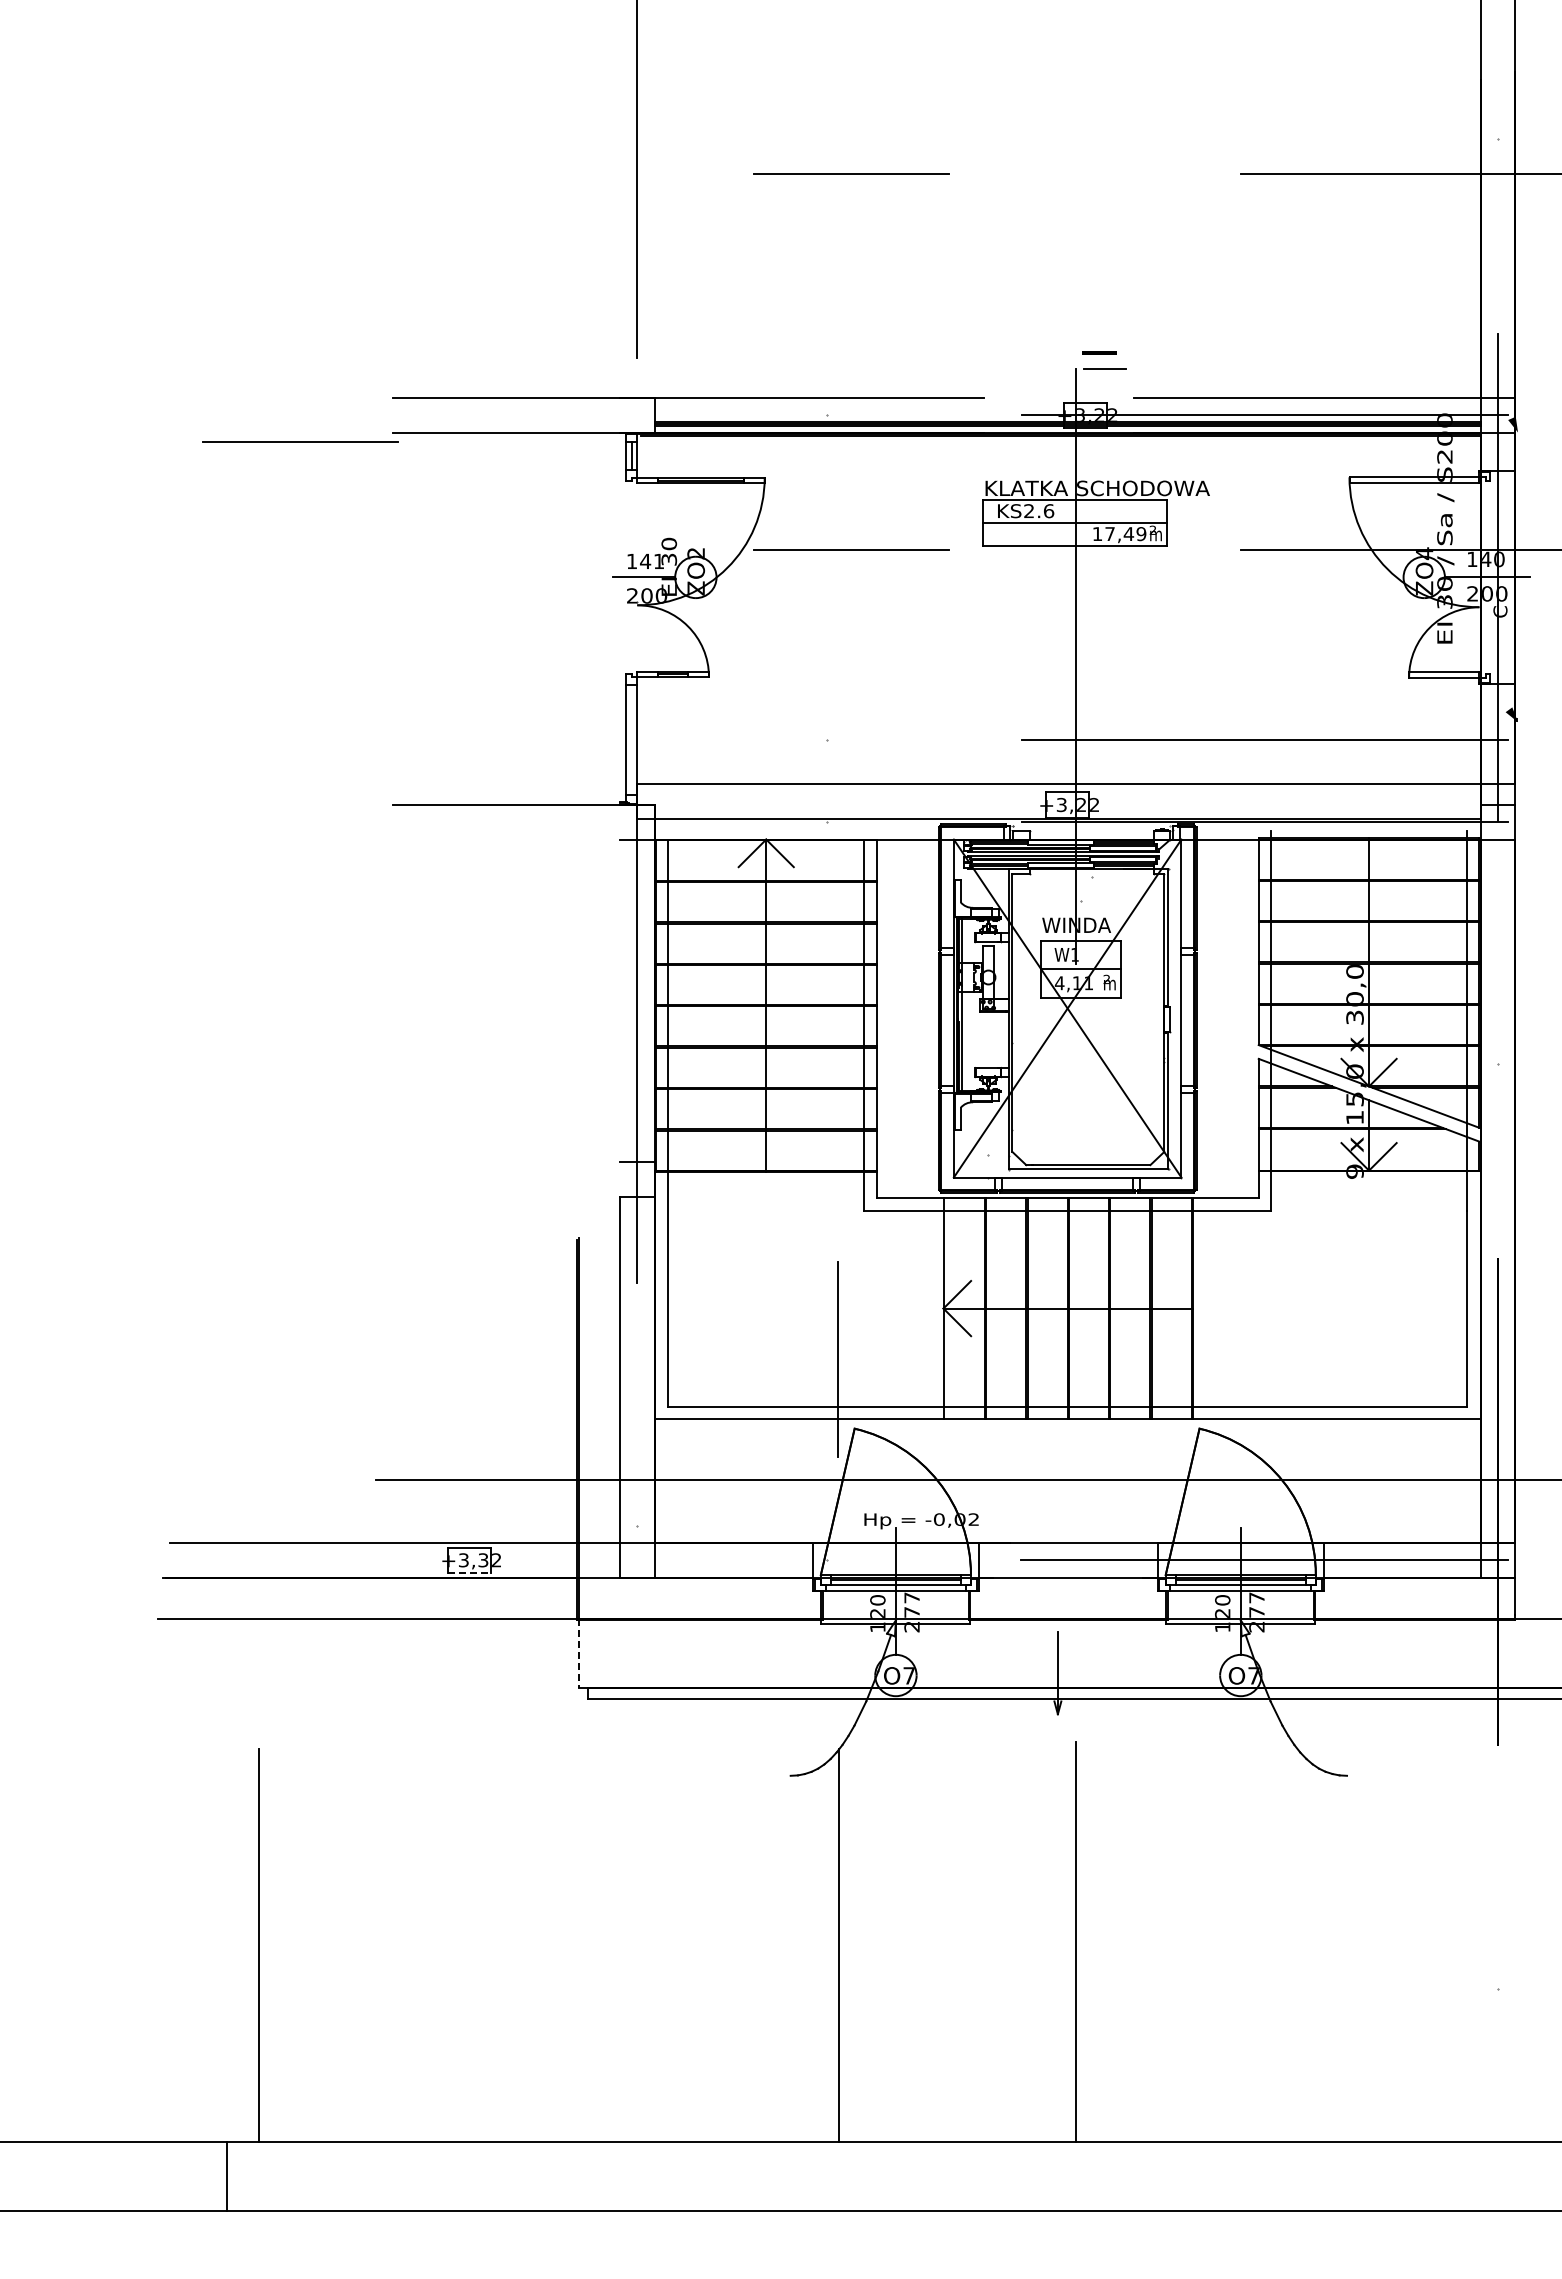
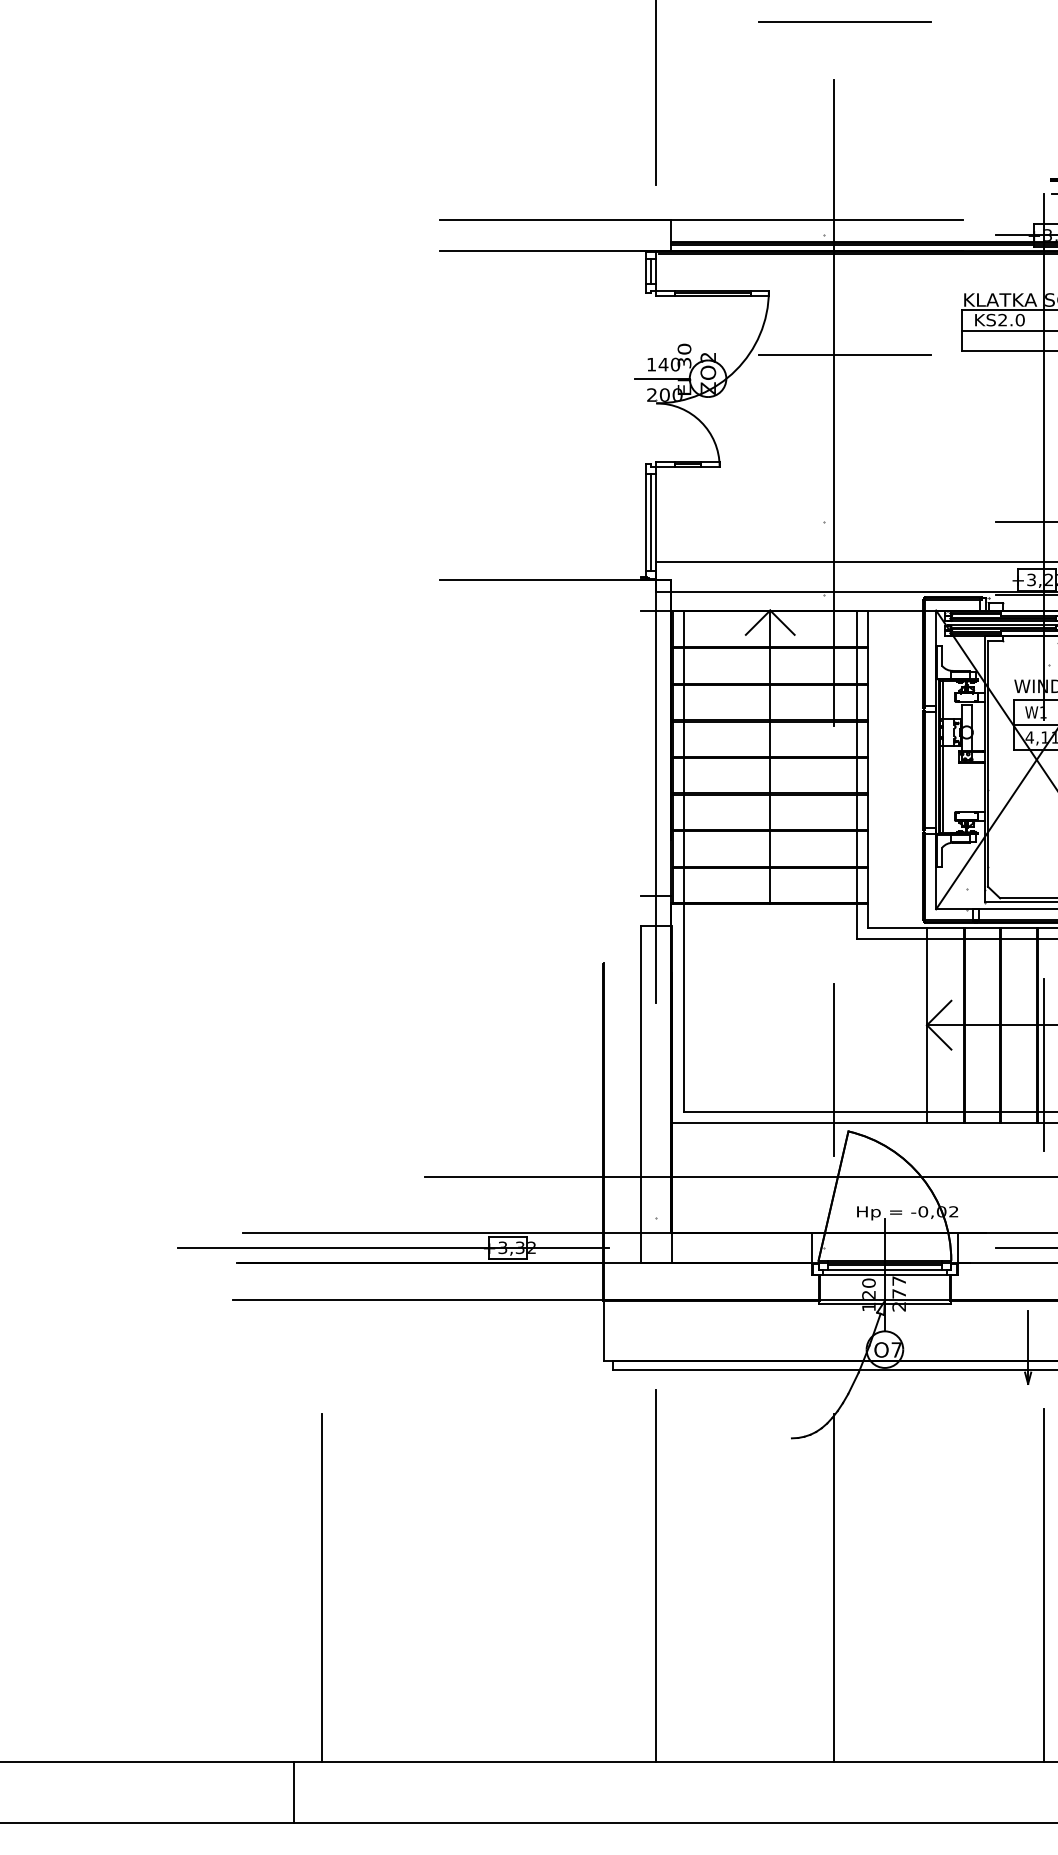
line: (300, 441) -> (358, 258), removed
text: (1049, 510) -> (1020, 319), KS2.6 -> KS2.0
text: (658, 561) -> (674, 364), 141 -> 140
line: (838, 605) -> (834, 403), added
line: (631, 740) -> (651, 522), added
line: (1076, 1352) -> (1044, 1064), added
line: (339, 1560) -> (392, 1247), added
line: (469, 1573) -> (507, 1259), dashed -> solid
line: (578, 1653) -> (604, 1330), dashed -> solid
line: (637, 1931) -> (656, 1576), added

